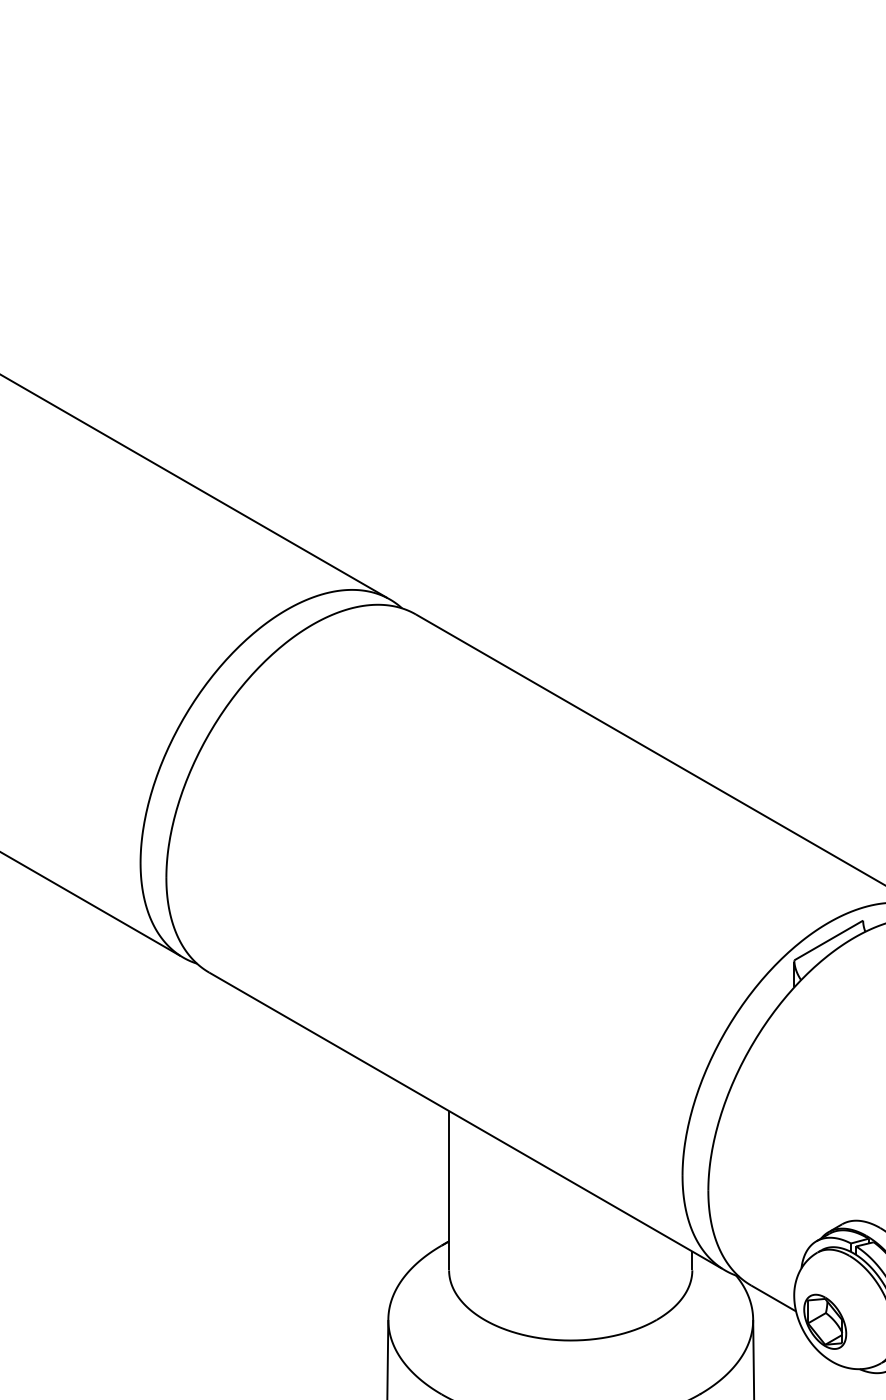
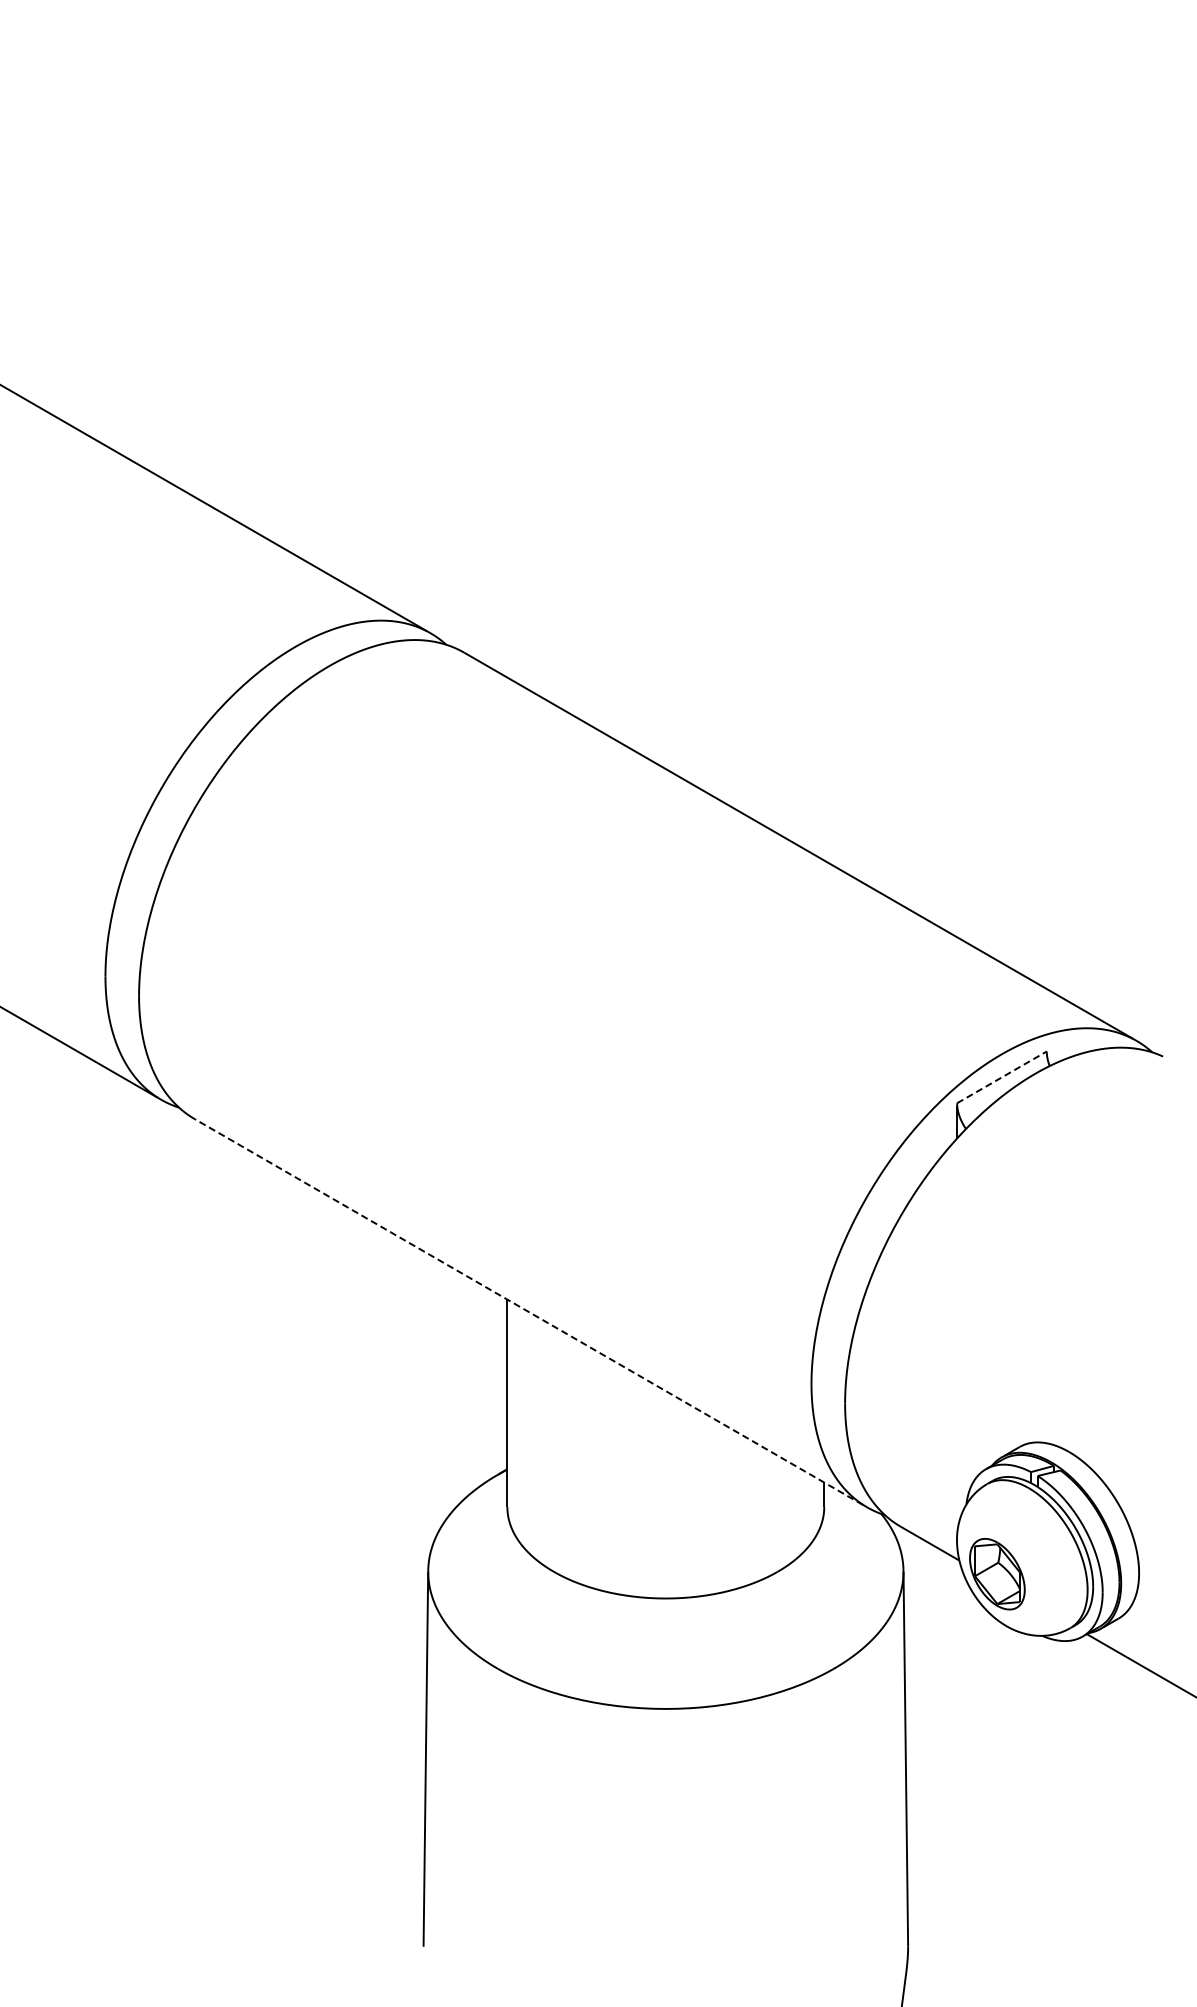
line: (828, 940) -> (1001, 1077), solid -> dashed
line: (465, 1120) -> (528, 1312), solid -> dashed

